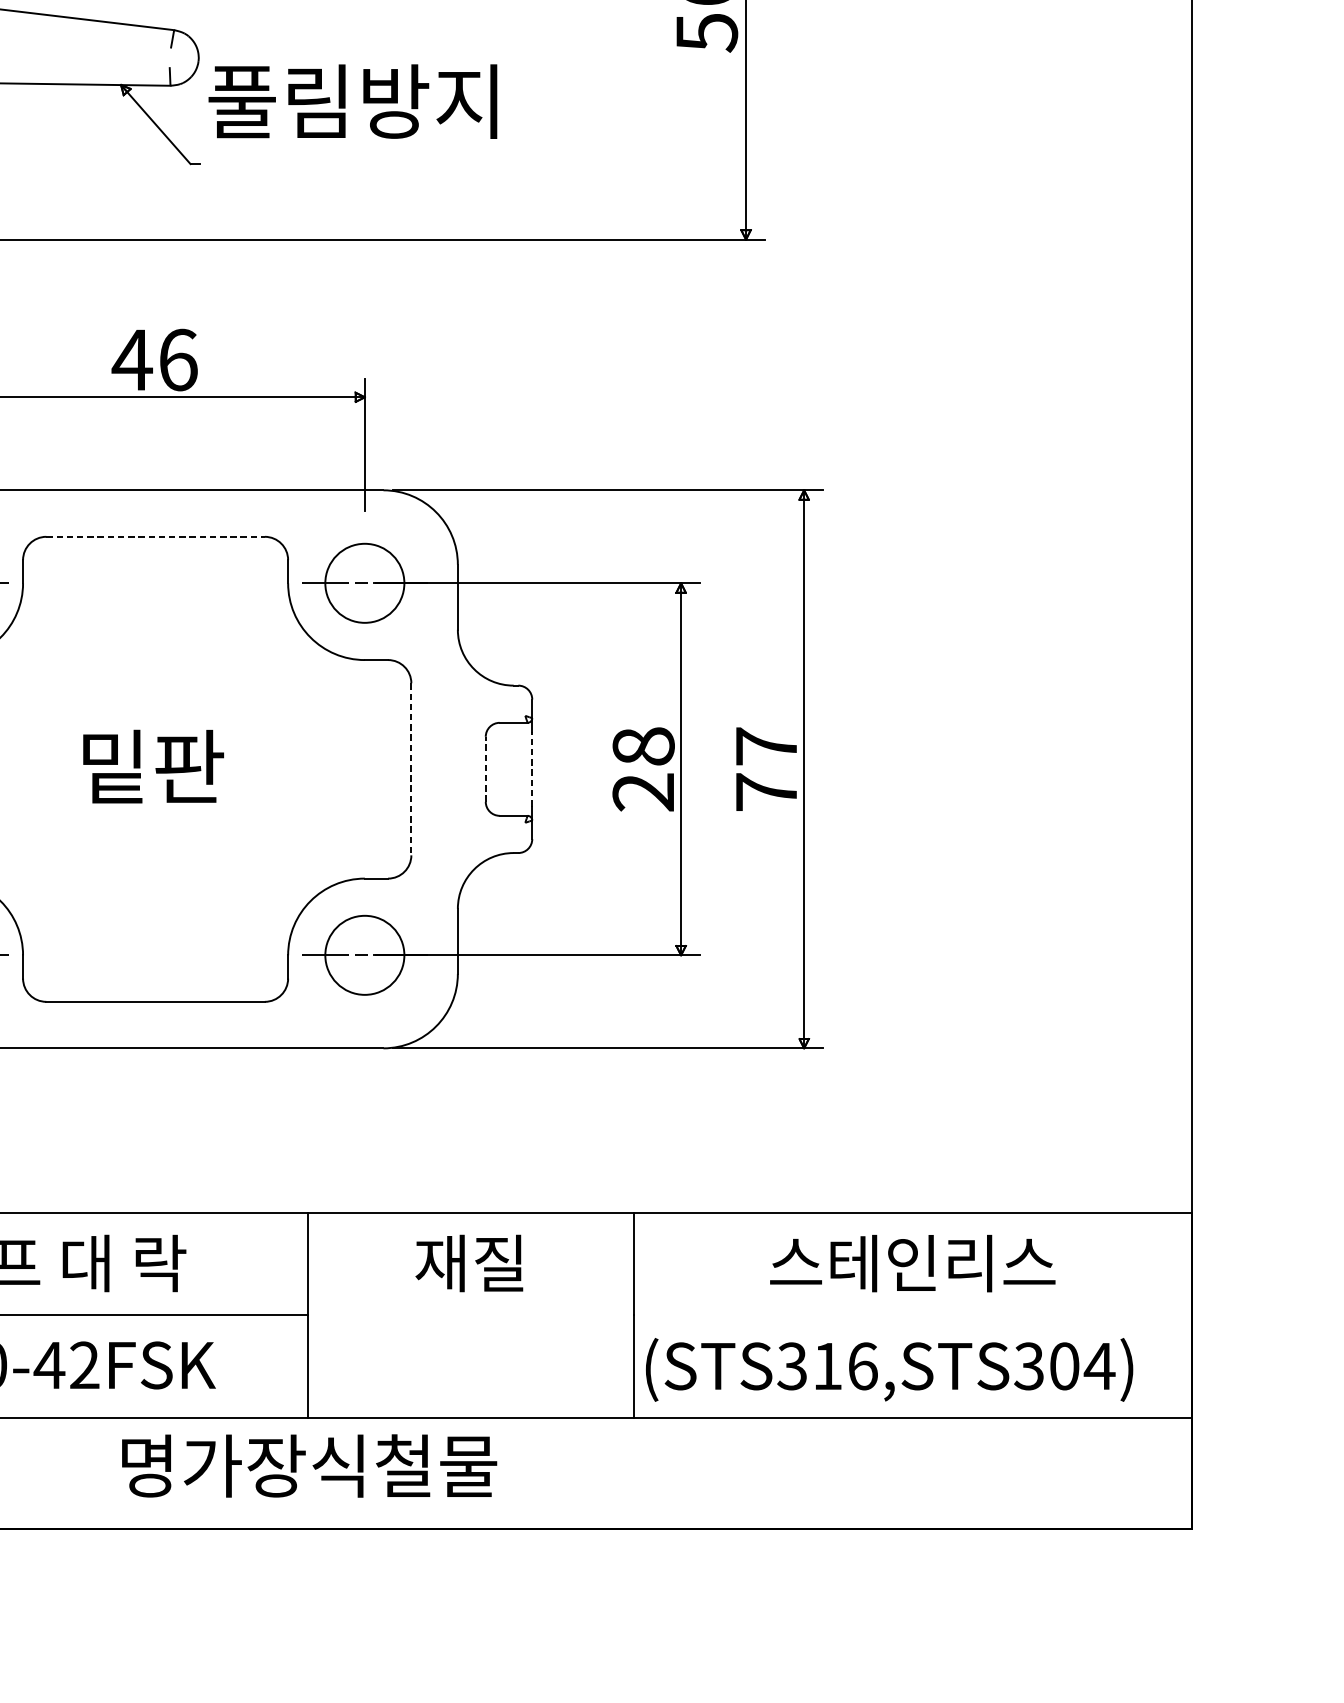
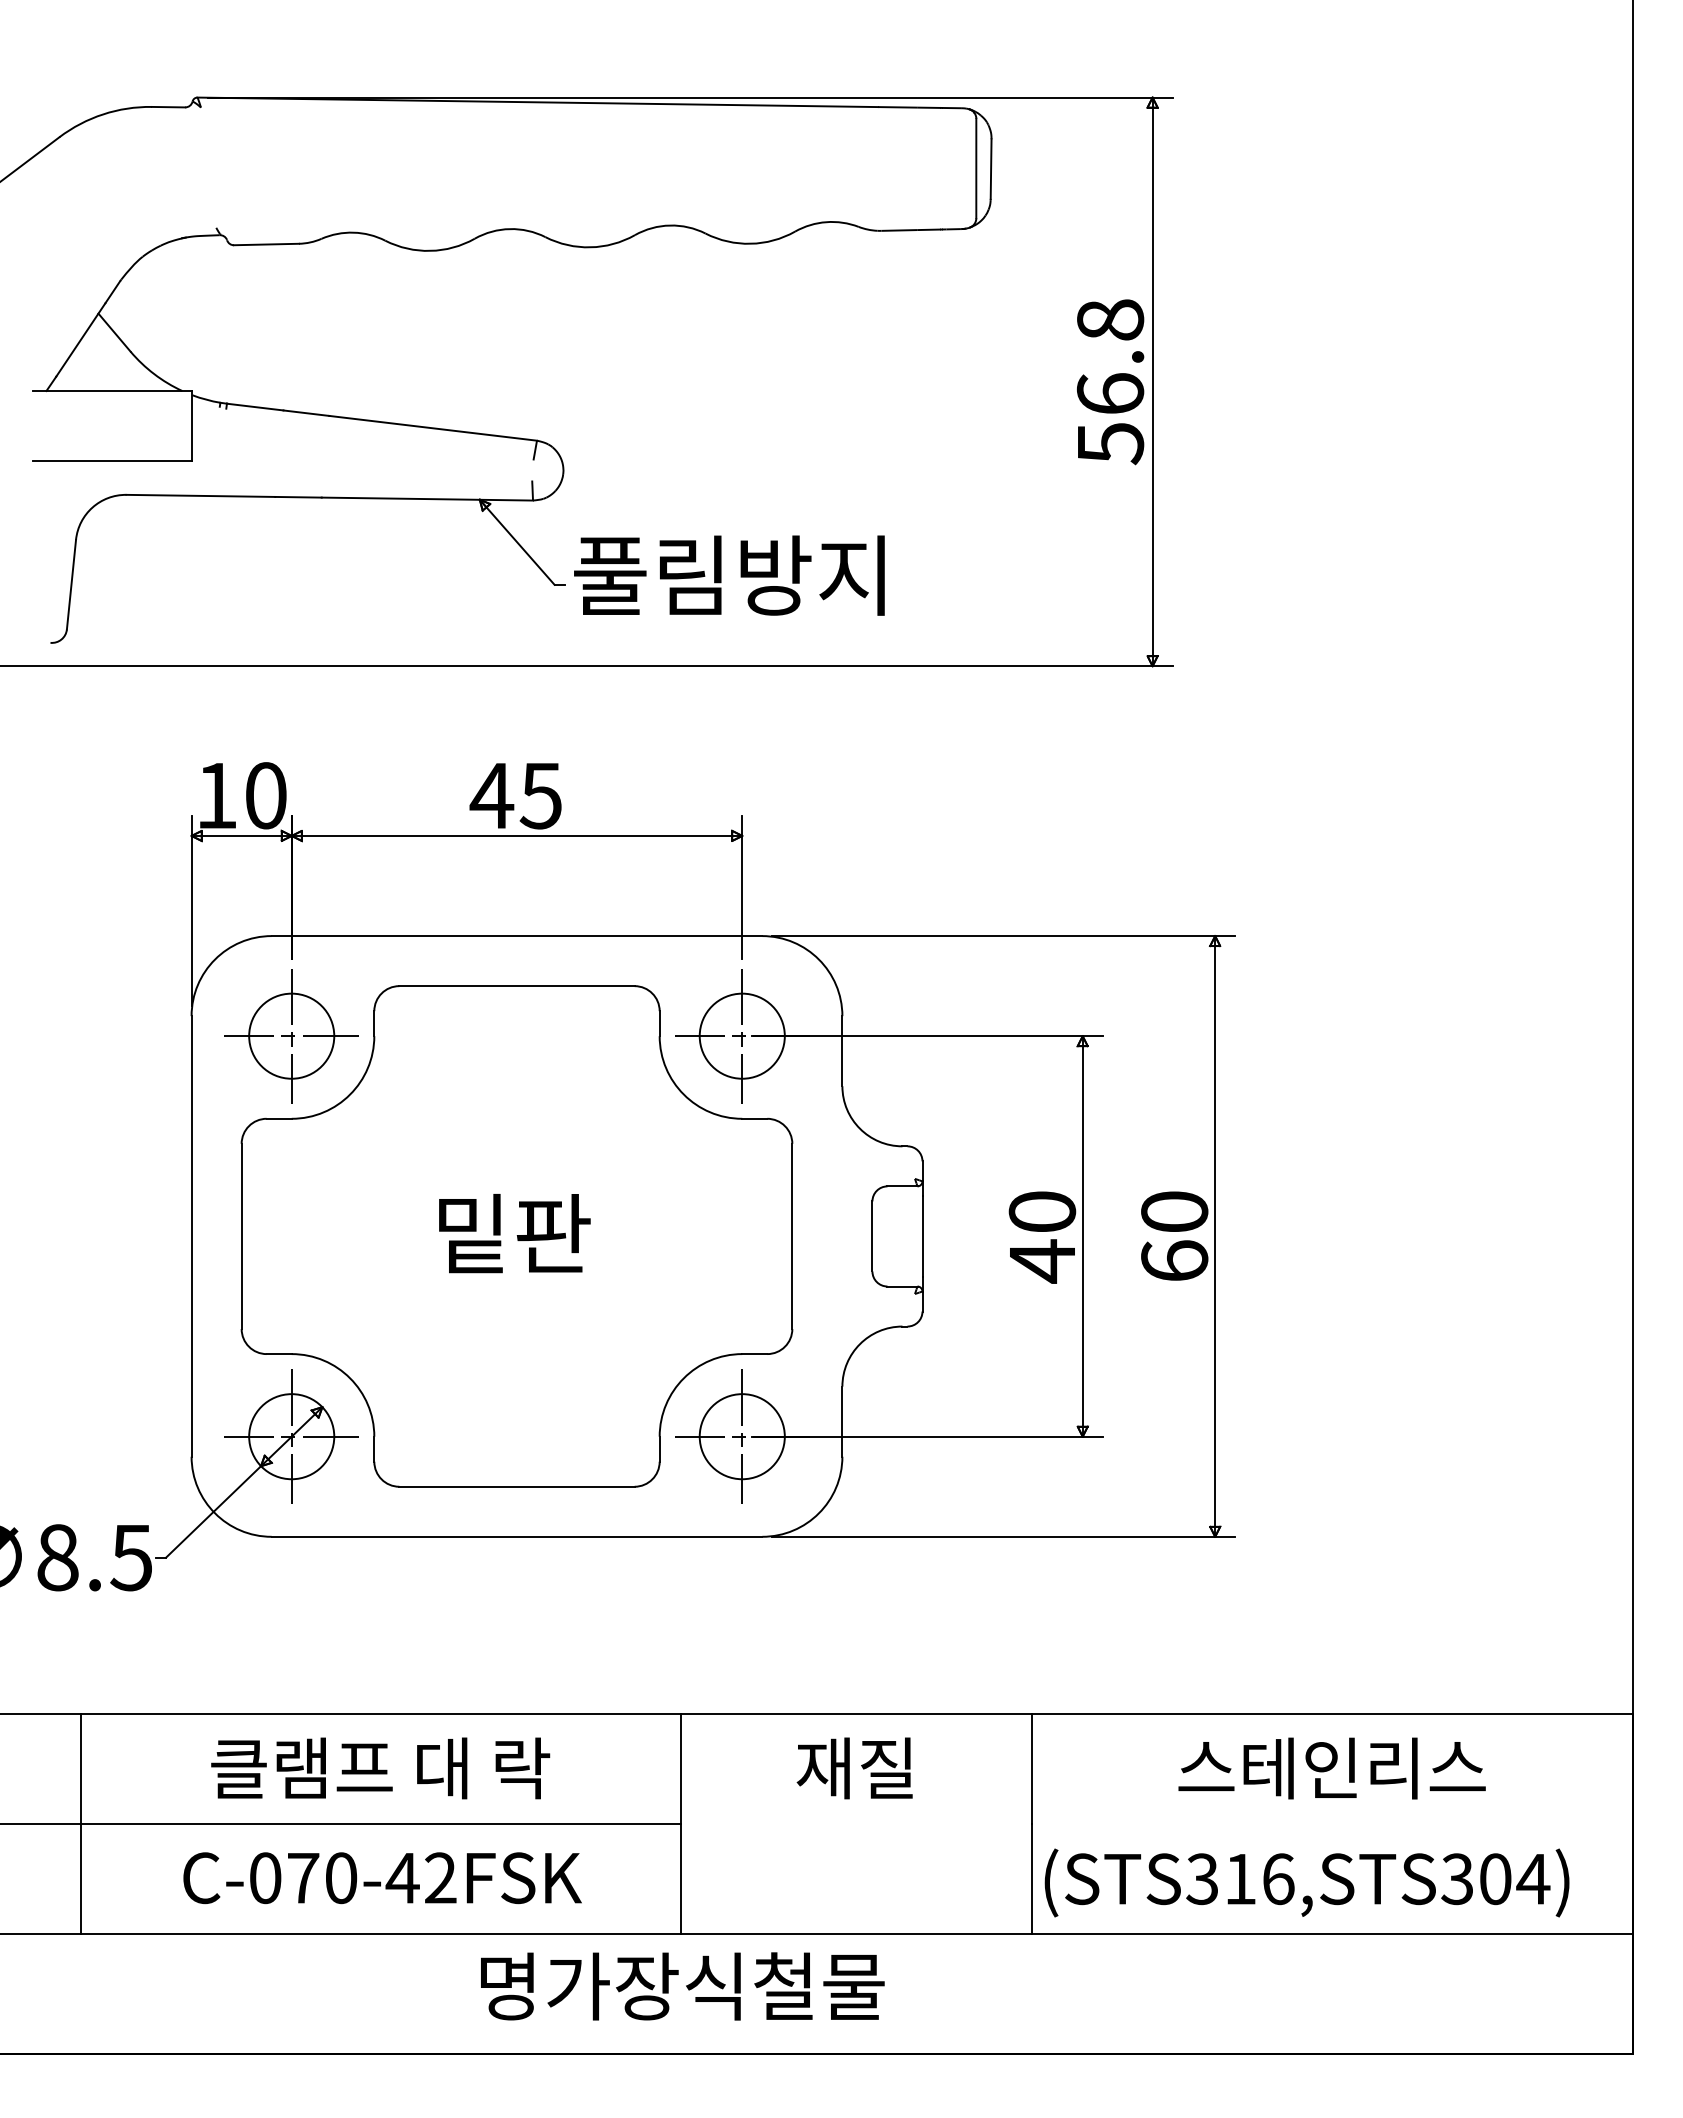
text: (352, 101) -> (729, 575), moved
text: (177, 359) -> (540, 795), 46 -> 45
line: (156, 537) -> (517, 986), dashed -> solid
line: (365, 582) -> (742, 1035), added
line: (485, 768) -> (872, 1235), dashed -> solid
line: (532, 768) -> (922, 1235), dashed -> solid
line: (411, 769) -> (792, 1236), dashed -> solid
text: (766, 769) -> (1174, 1236), 77 -> 60
text: (642, 770) -> (1041, 1237), 28 -> 40
line: (365, 955) -> (742, 1436), added

